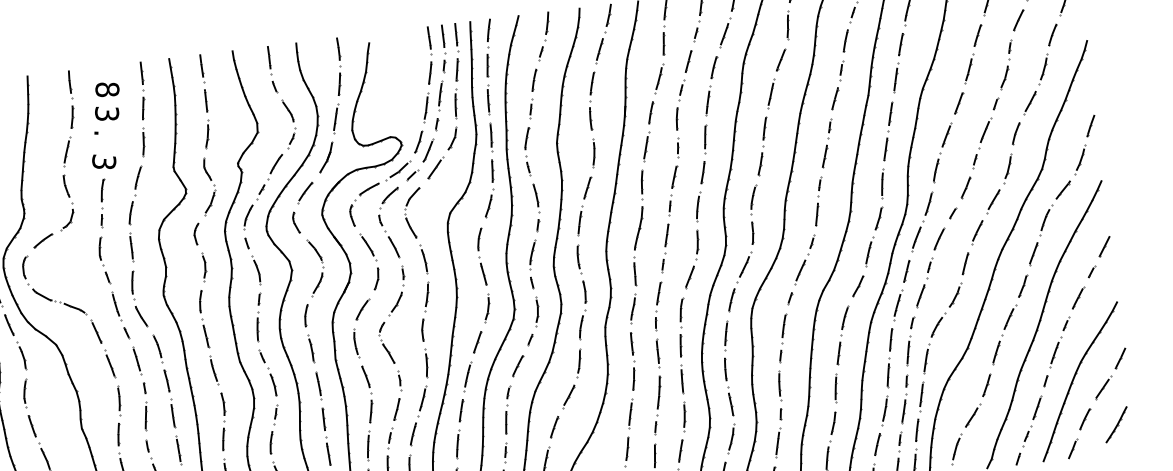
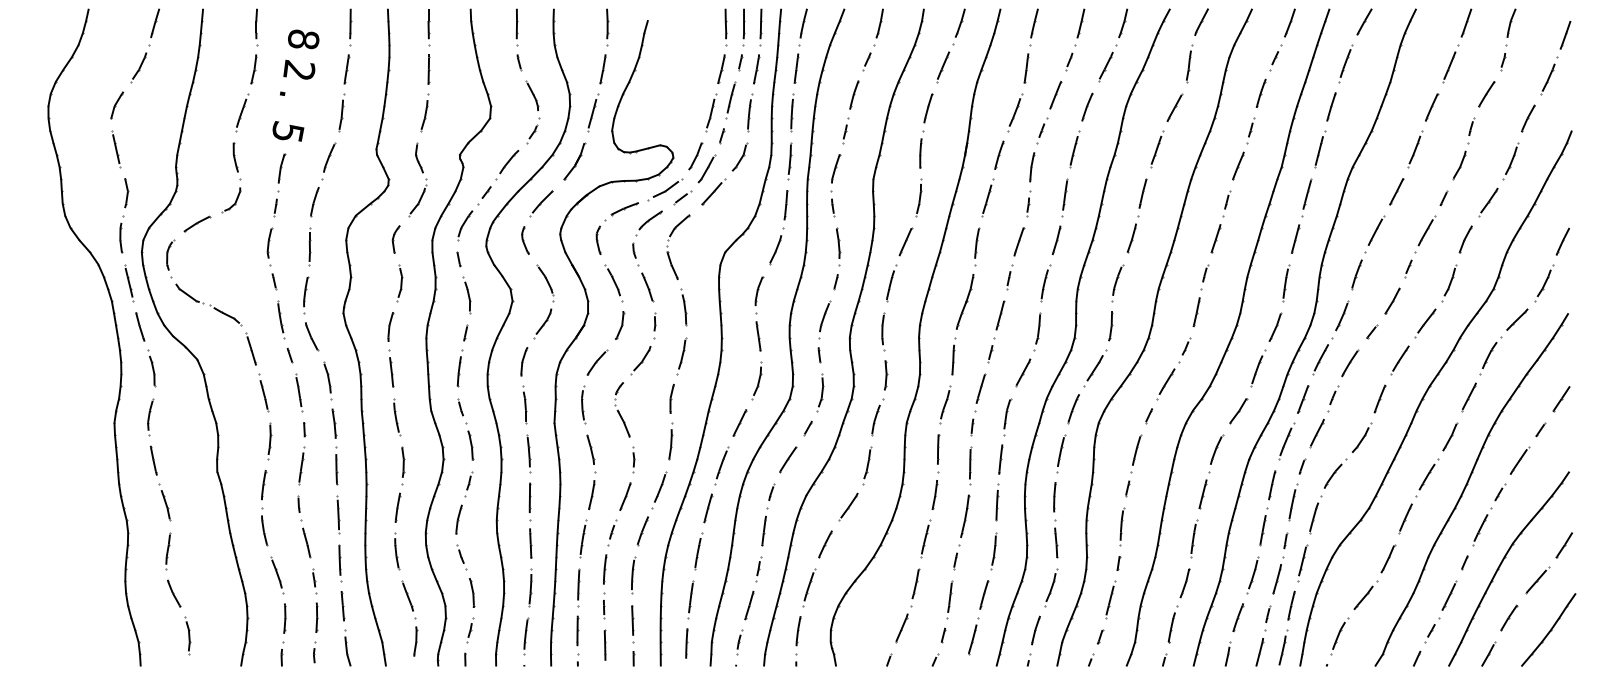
text: (107, 112) -> (299, 69), 3 -> 2
text: (104, 161) -> (288, 131), 3 -> 5
part: (1116, 424) -> (1548, 629), size x1.67

